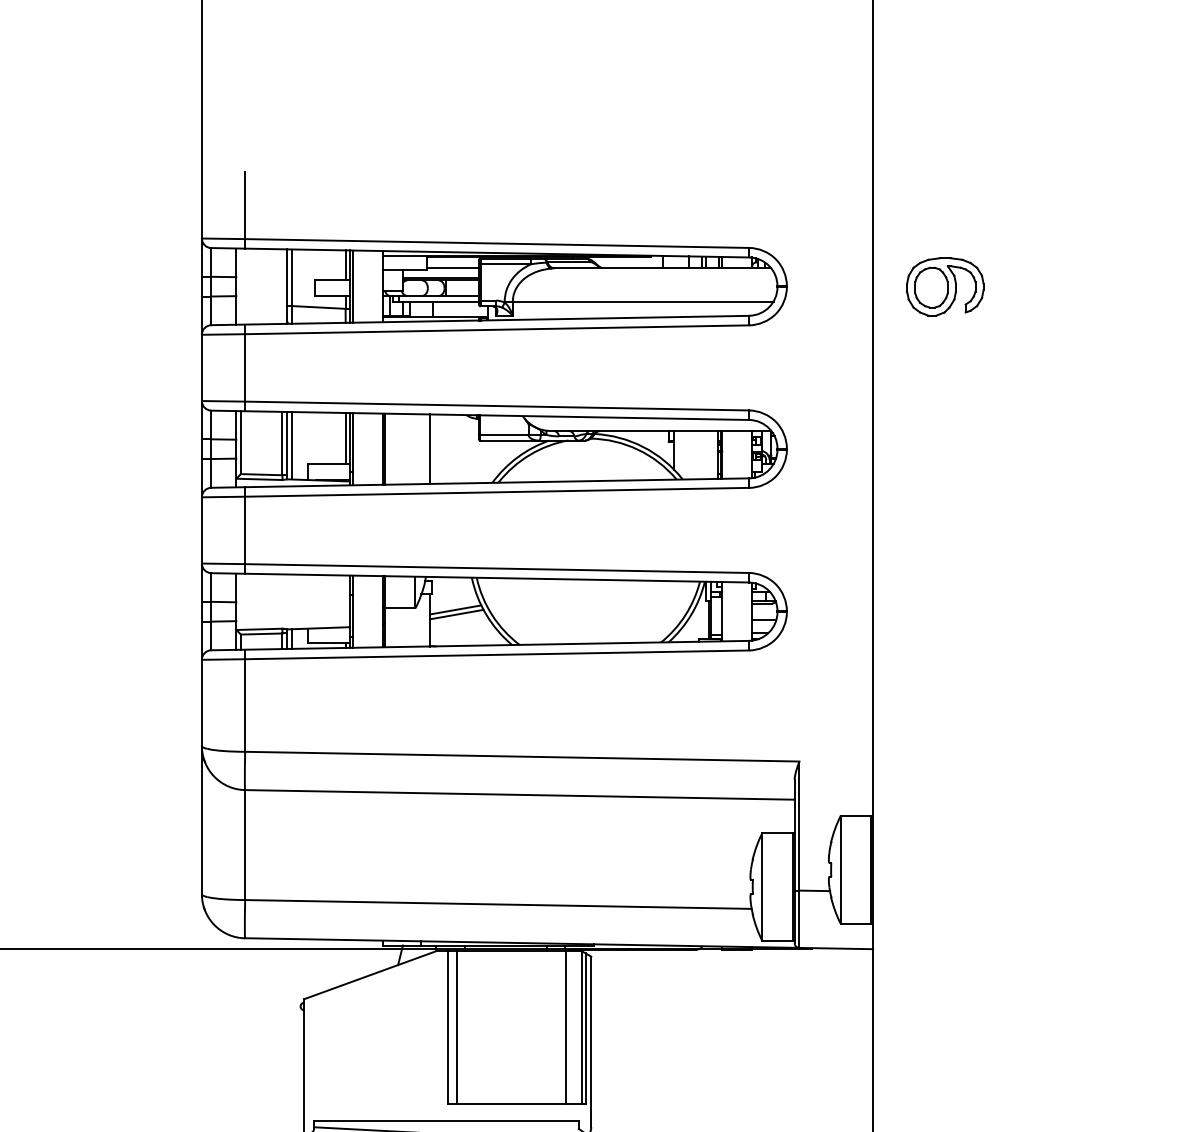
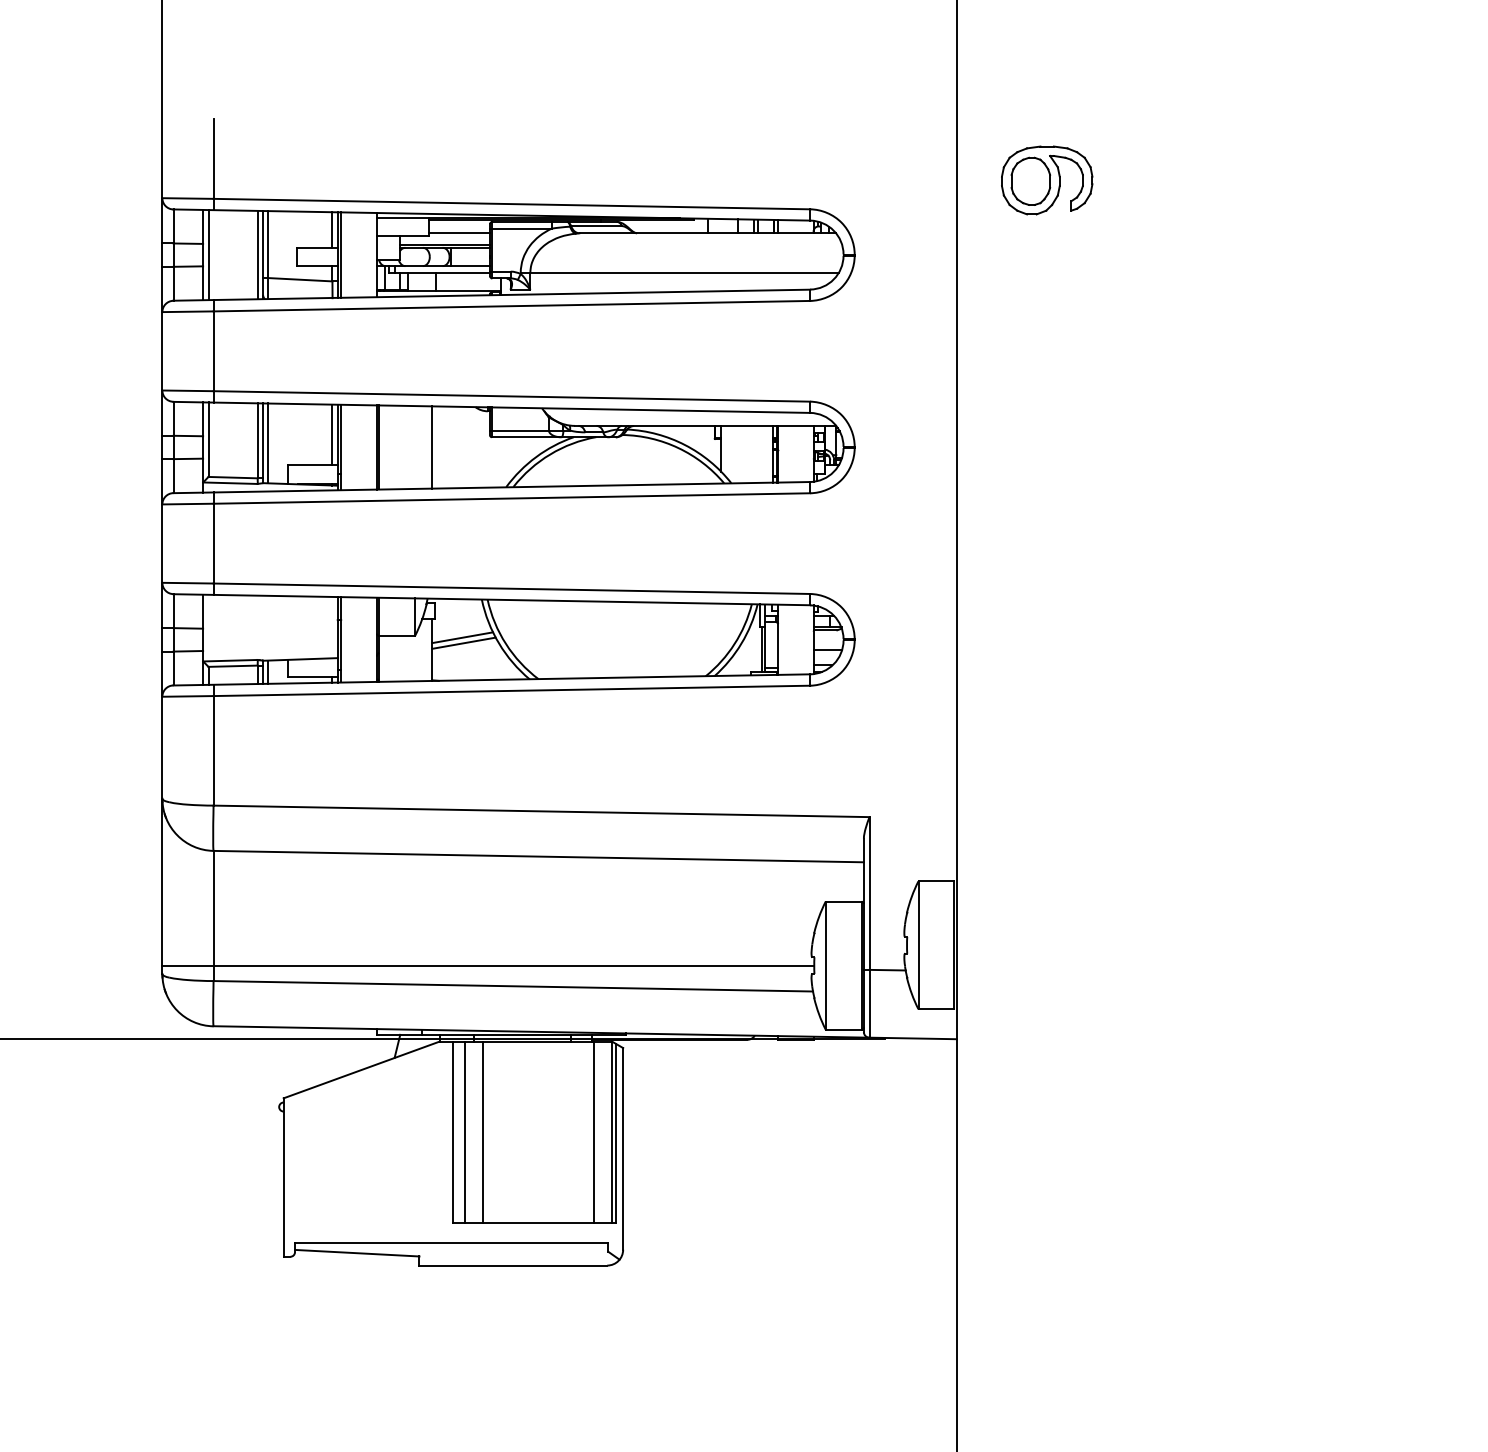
line: (240, 286) -> (208, 255), added
line: (282, 286) -> (257, 254), added
part: (945, 286) -> (1047, 180), moved
line: (477, 886) -> (488, 965), added
line: (472, 1027) -> (482, 1131), added

